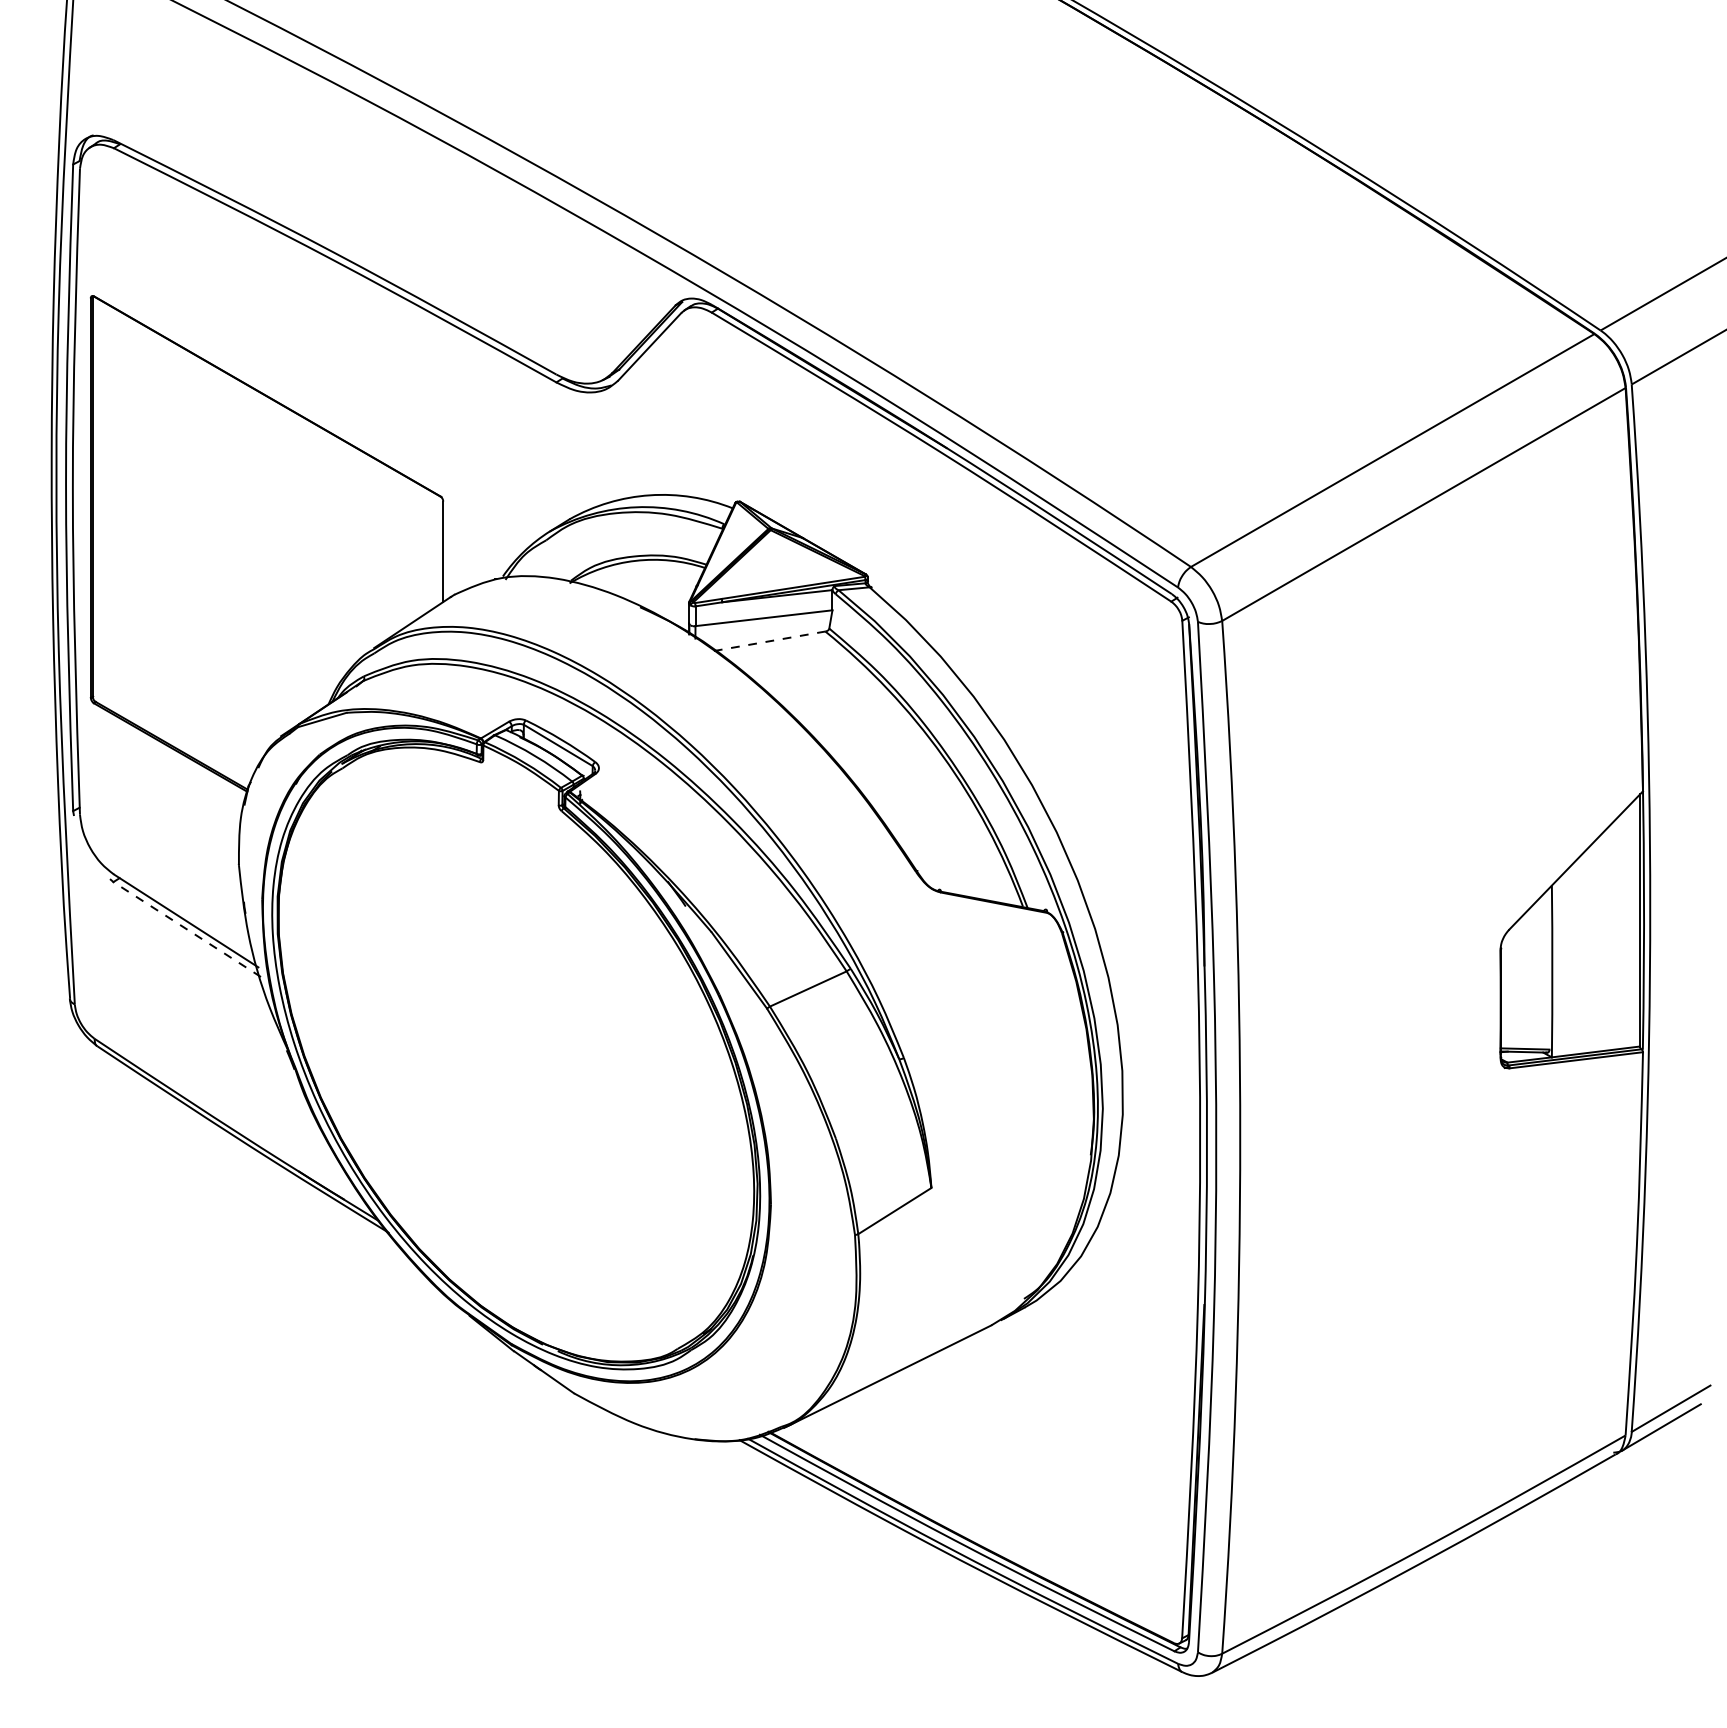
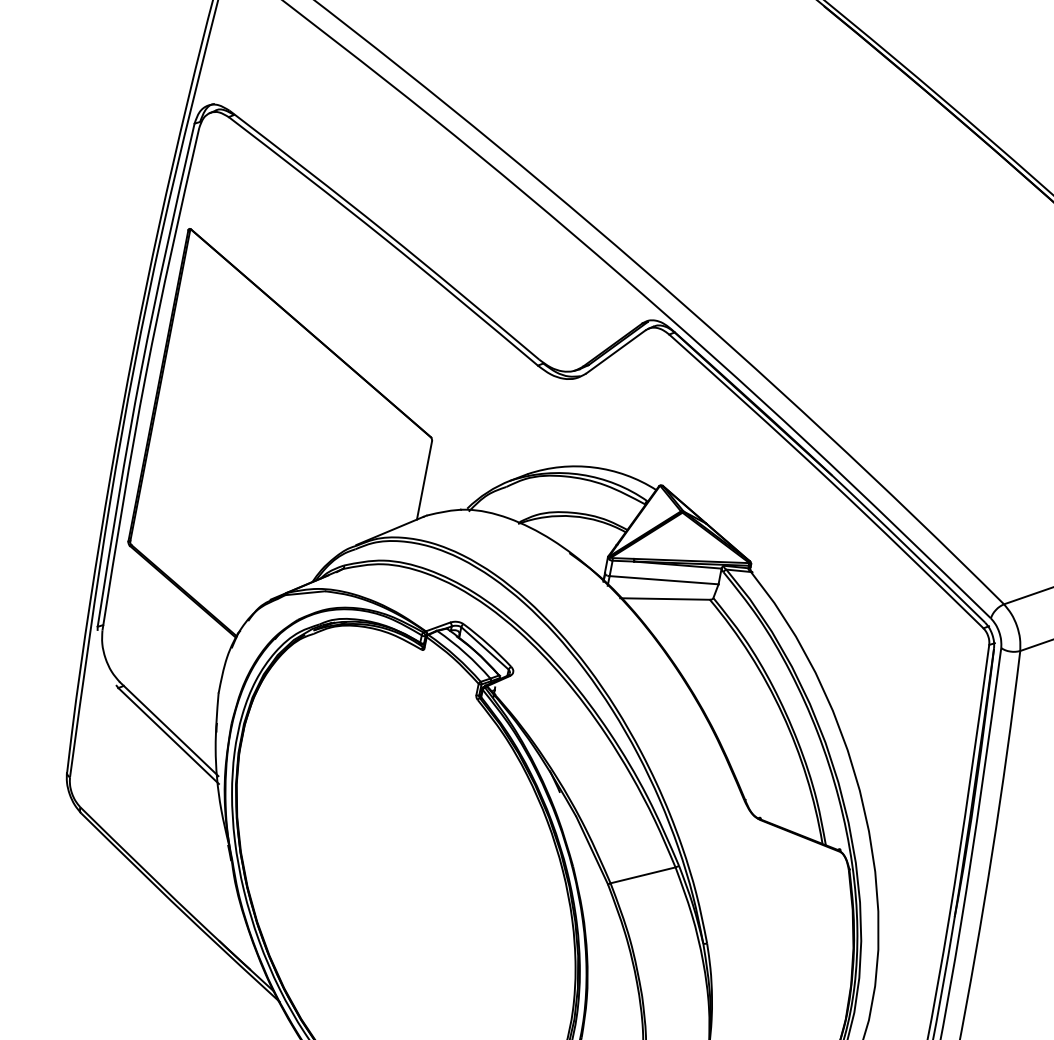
line: (769, 641) -> (664, 599), dashed -> solid
line: (187, 929) -> (168, 736), dashed -> solid

